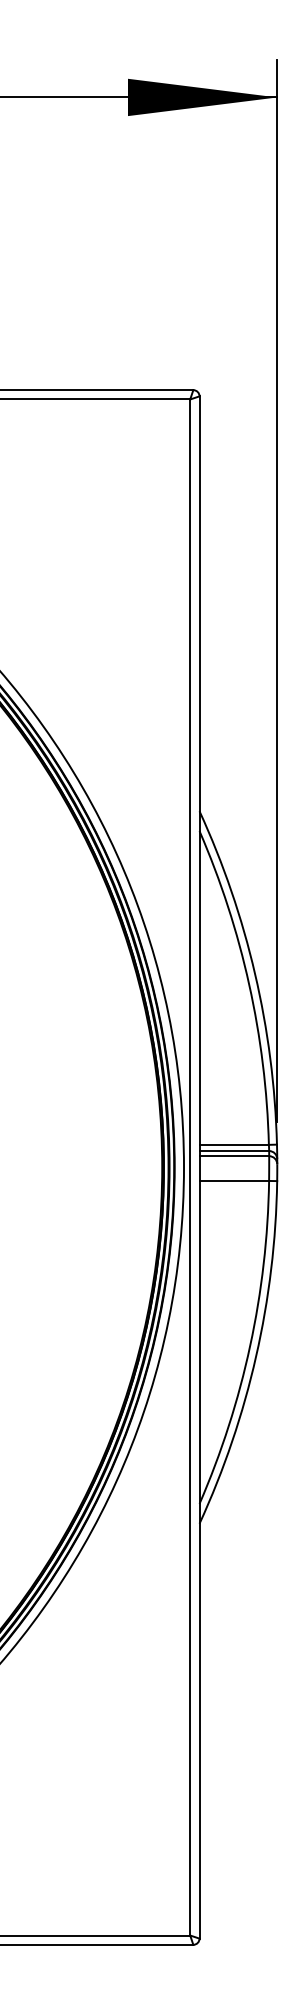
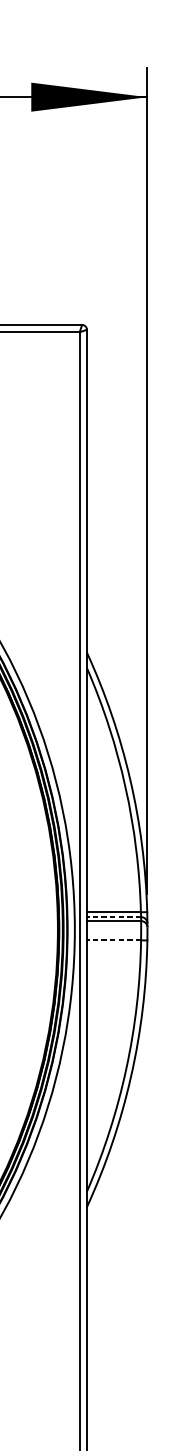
line: (234, 1151) -> (114, 917), solid -> dashed
line: (234, 1180) -> (114, 940), solid -> dashed

